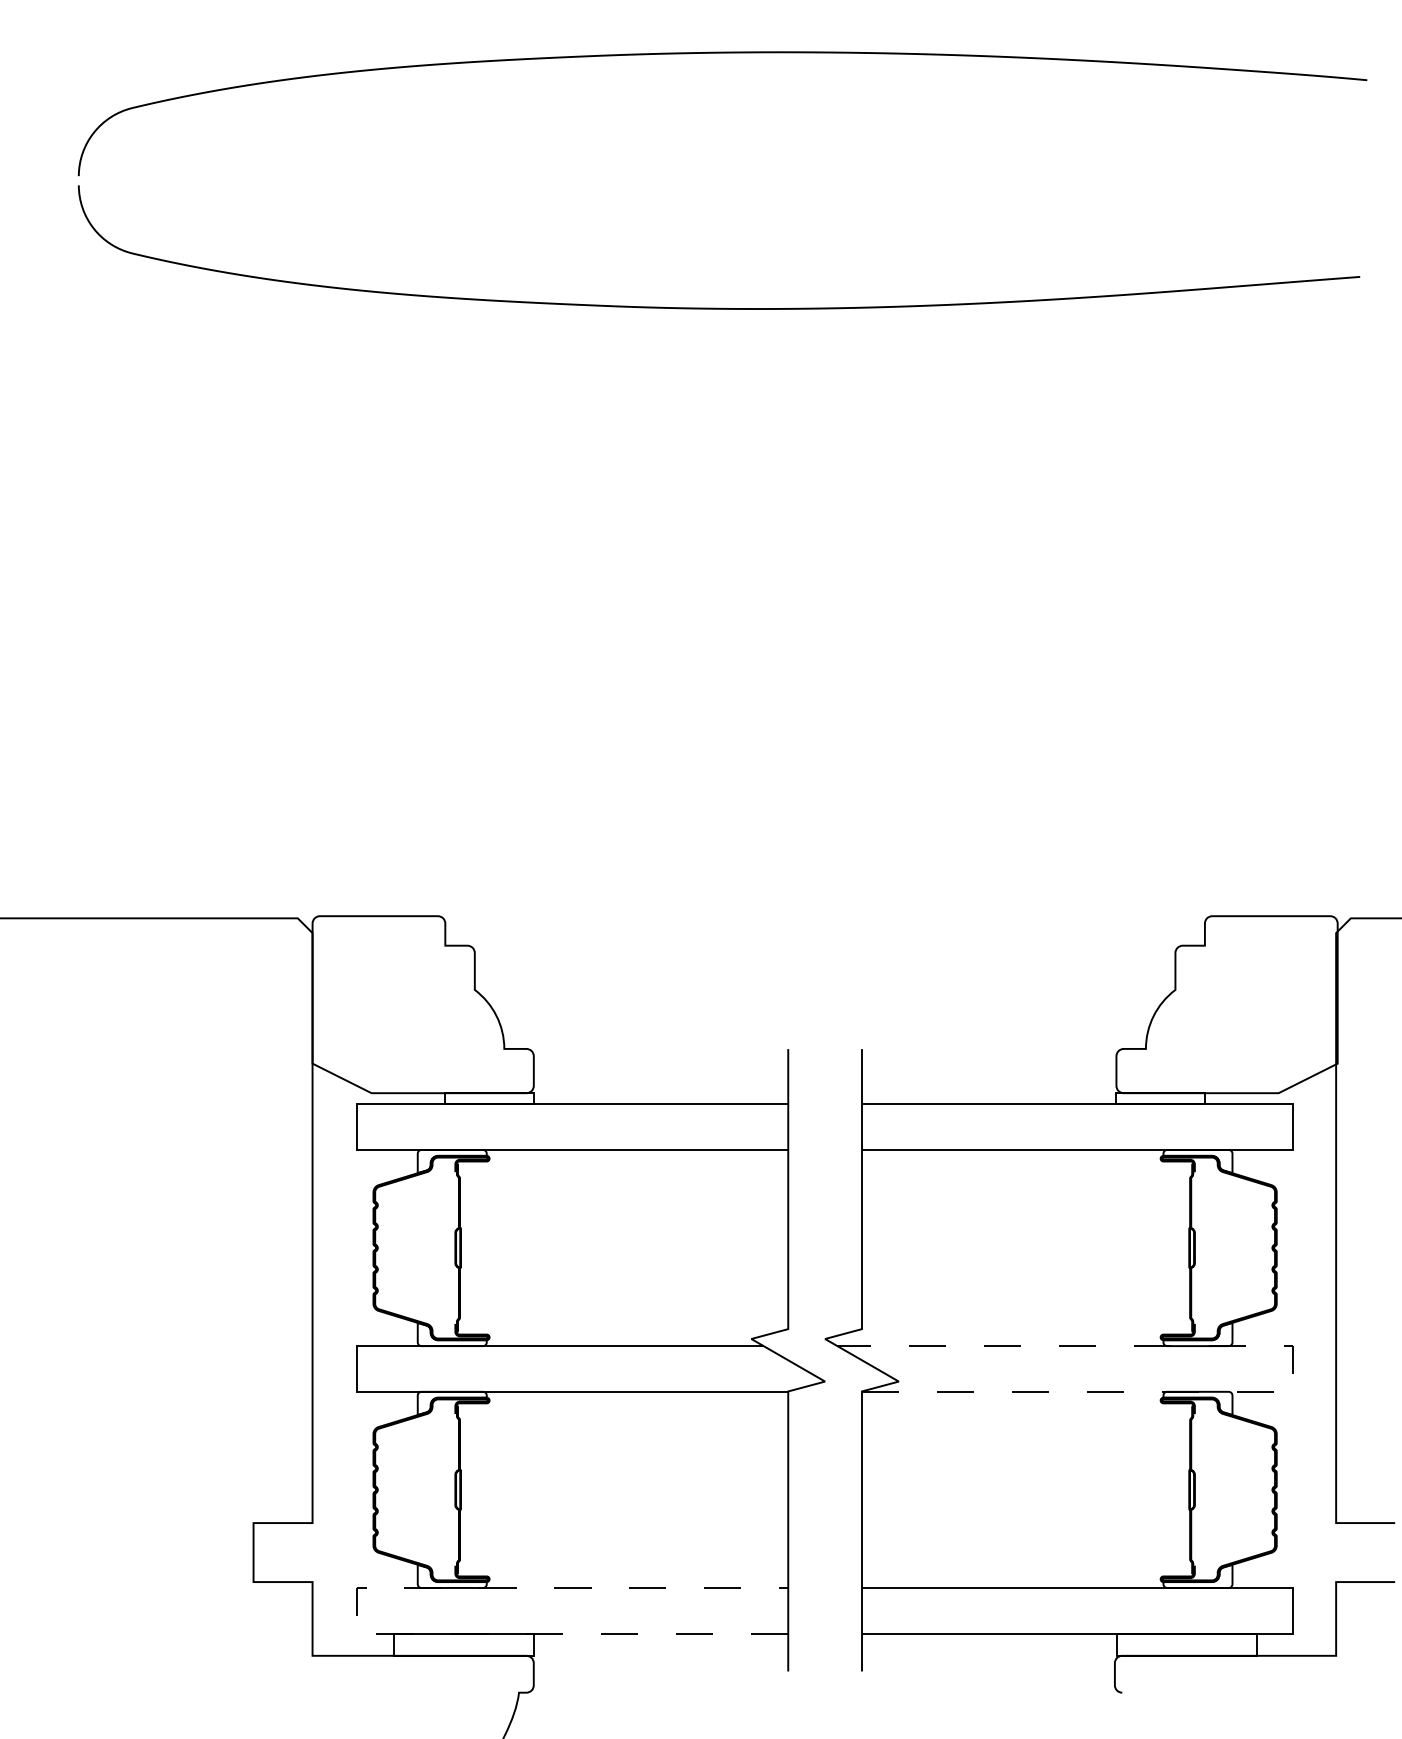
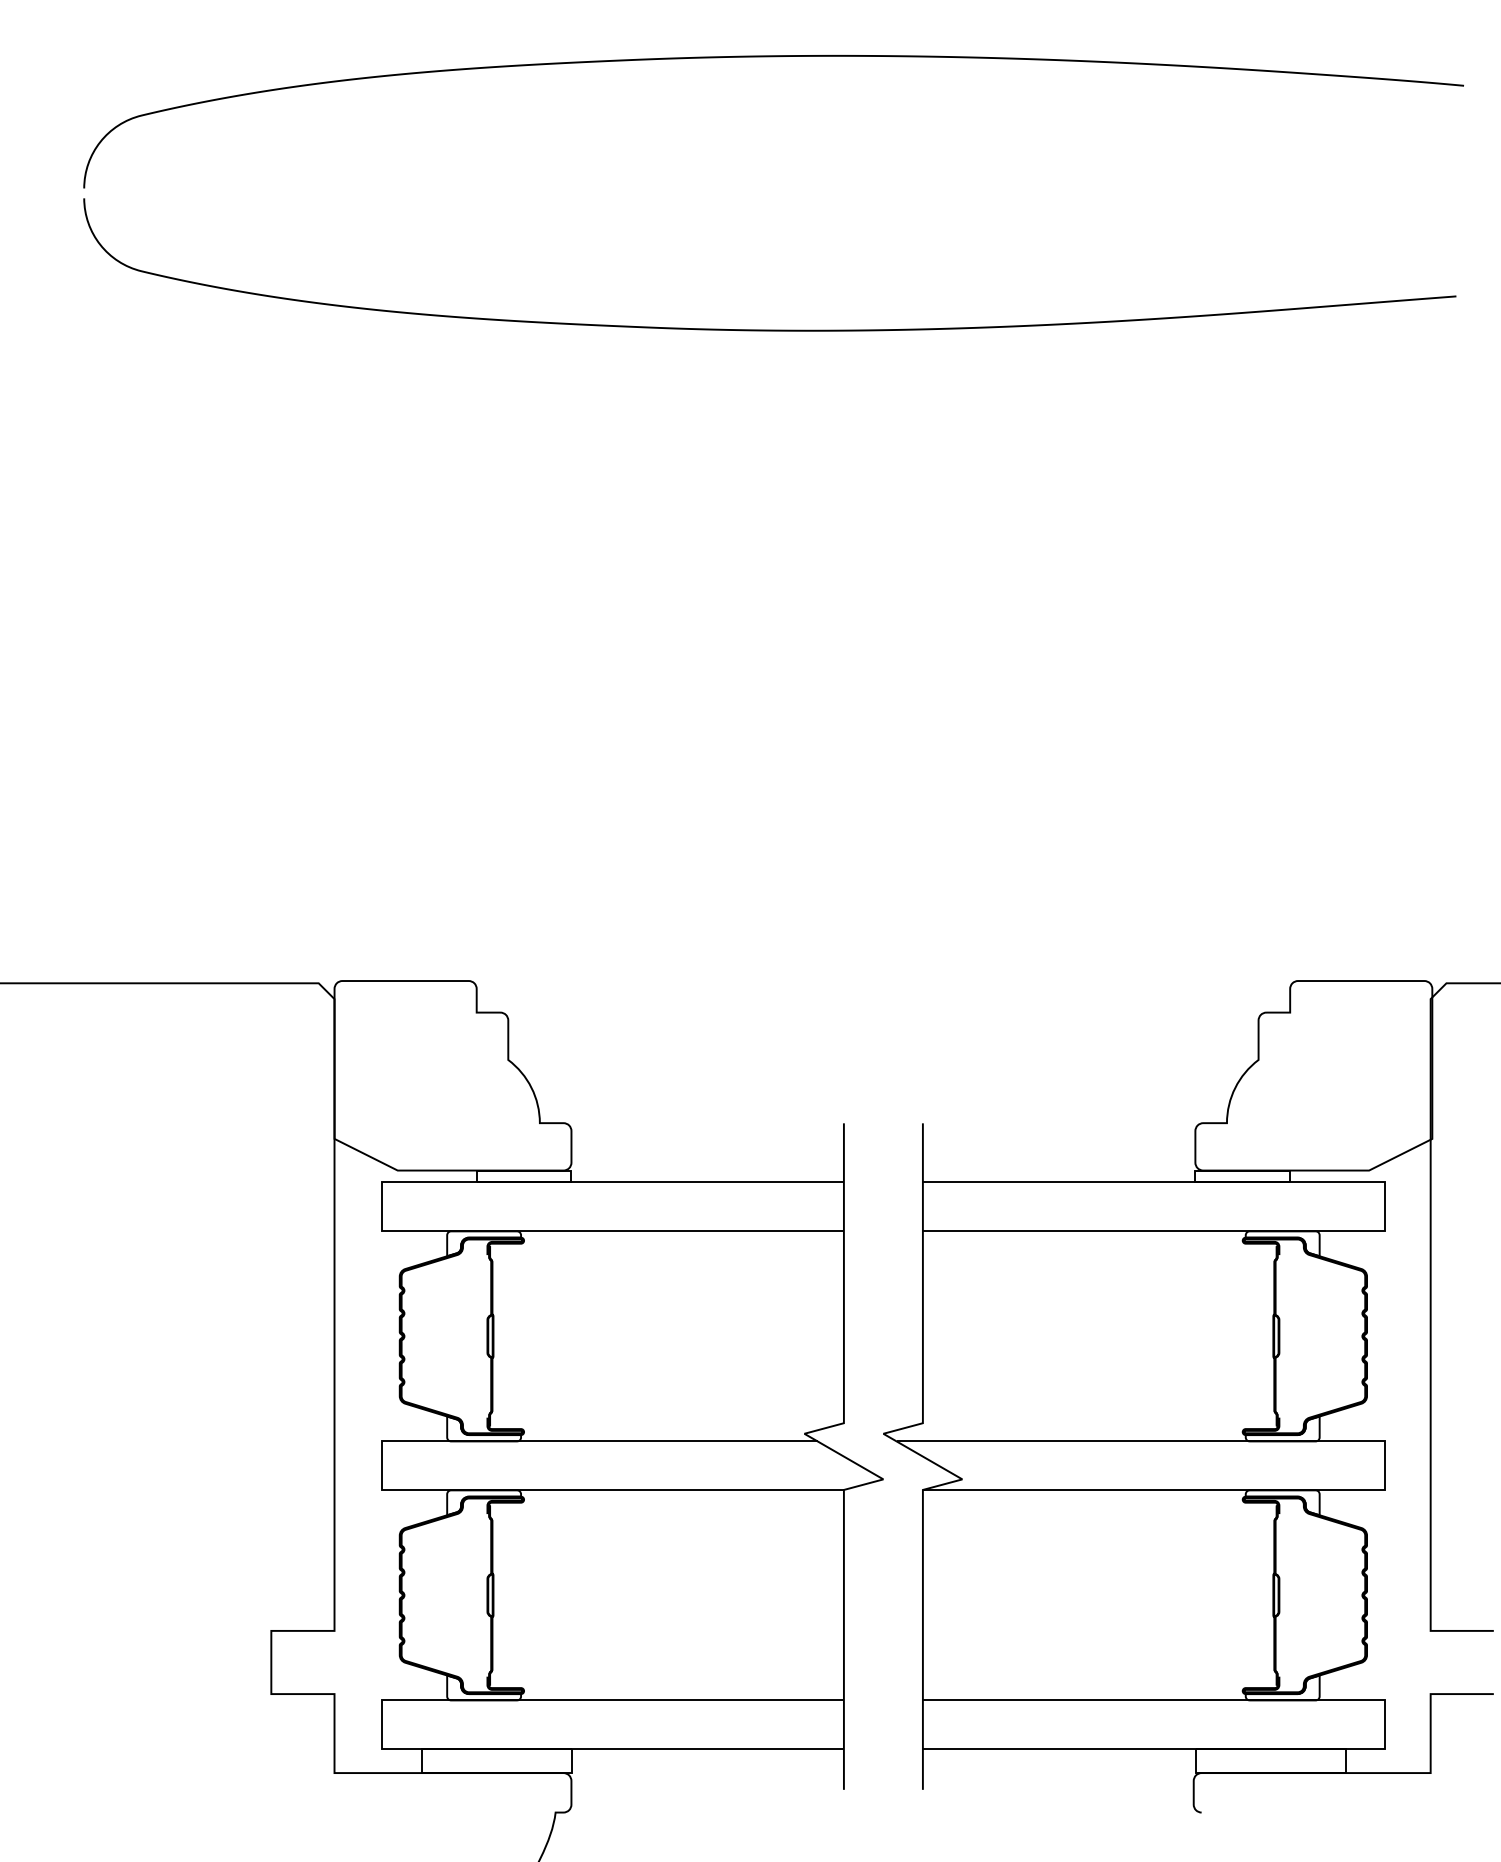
line: (1293, 1356) -> (1384, 1452), dashed -> solid
line: (356, 1610) -> (381, 1724), dashed -> solid

